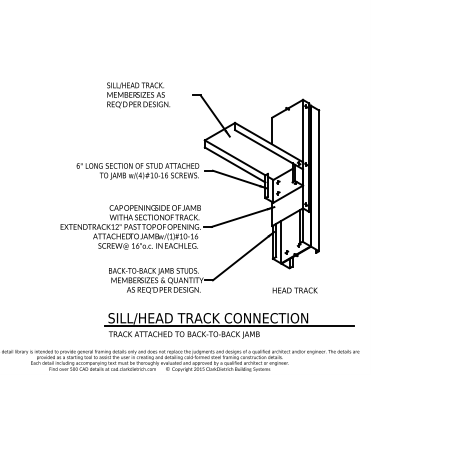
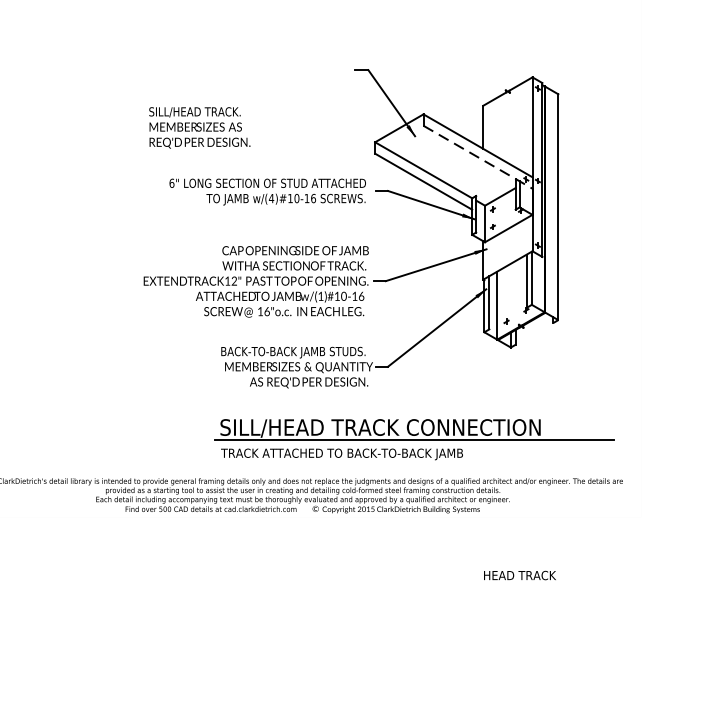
text: (138, 95) -> (199, 128), moved
line: (269, 149) -> (478, 156), solid -> dashed
text: (294, 290) -> (518, 575), moved

